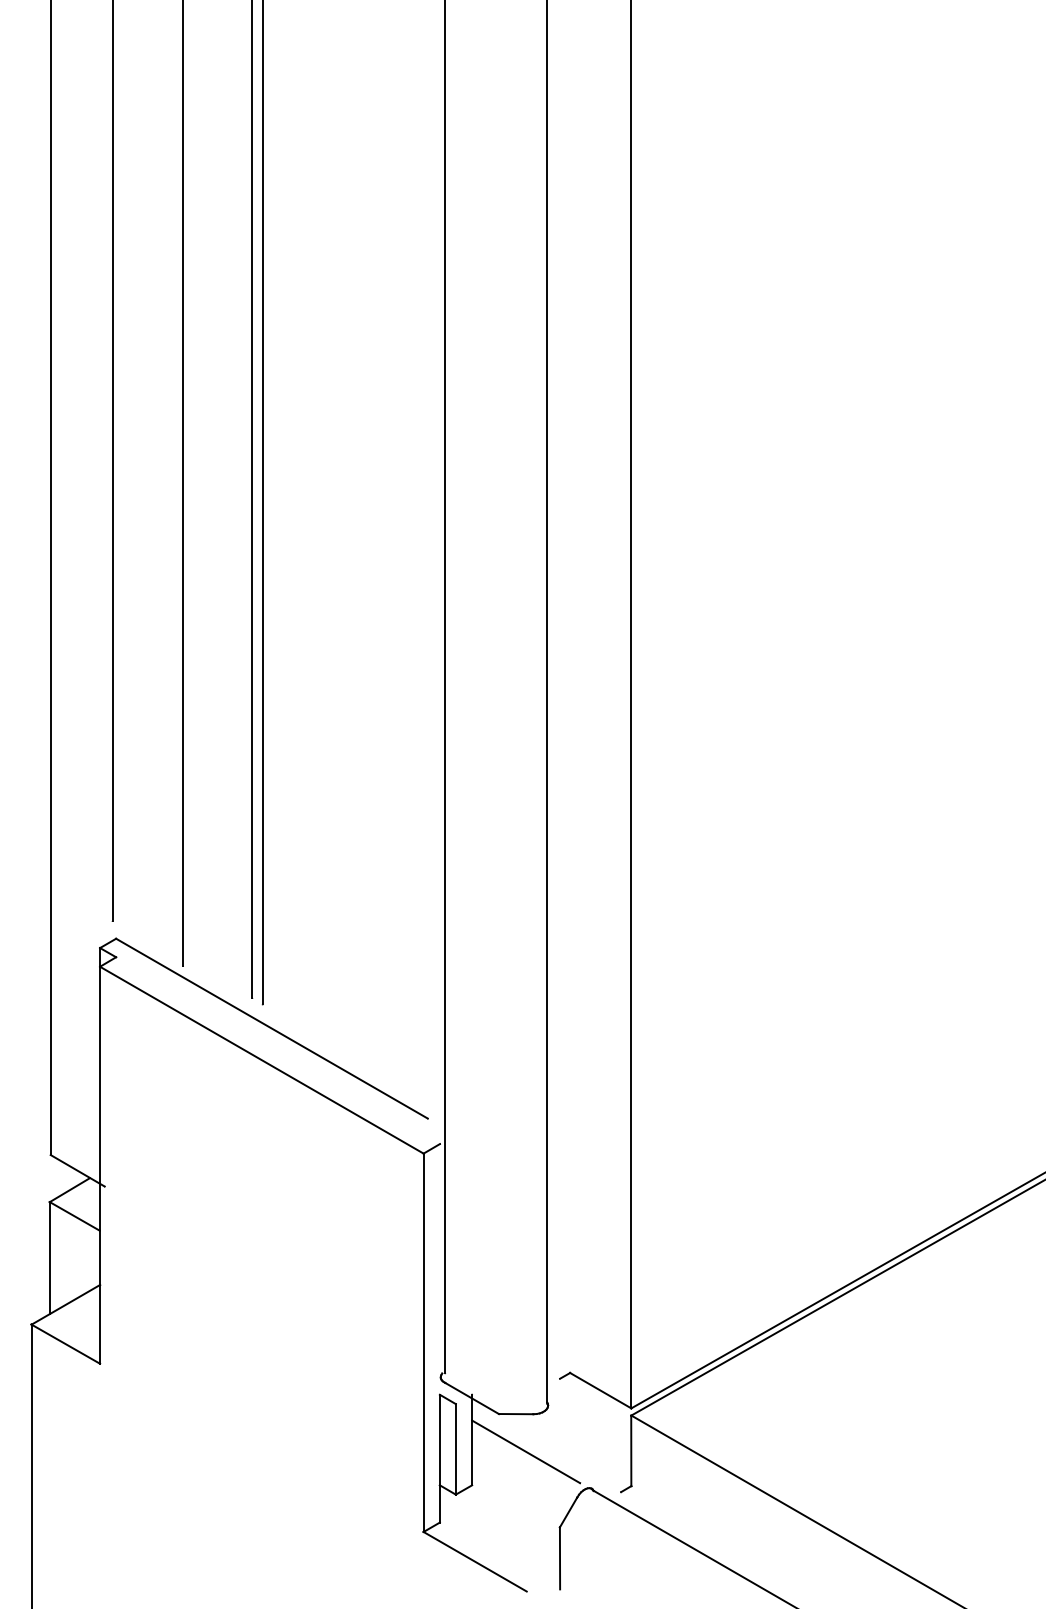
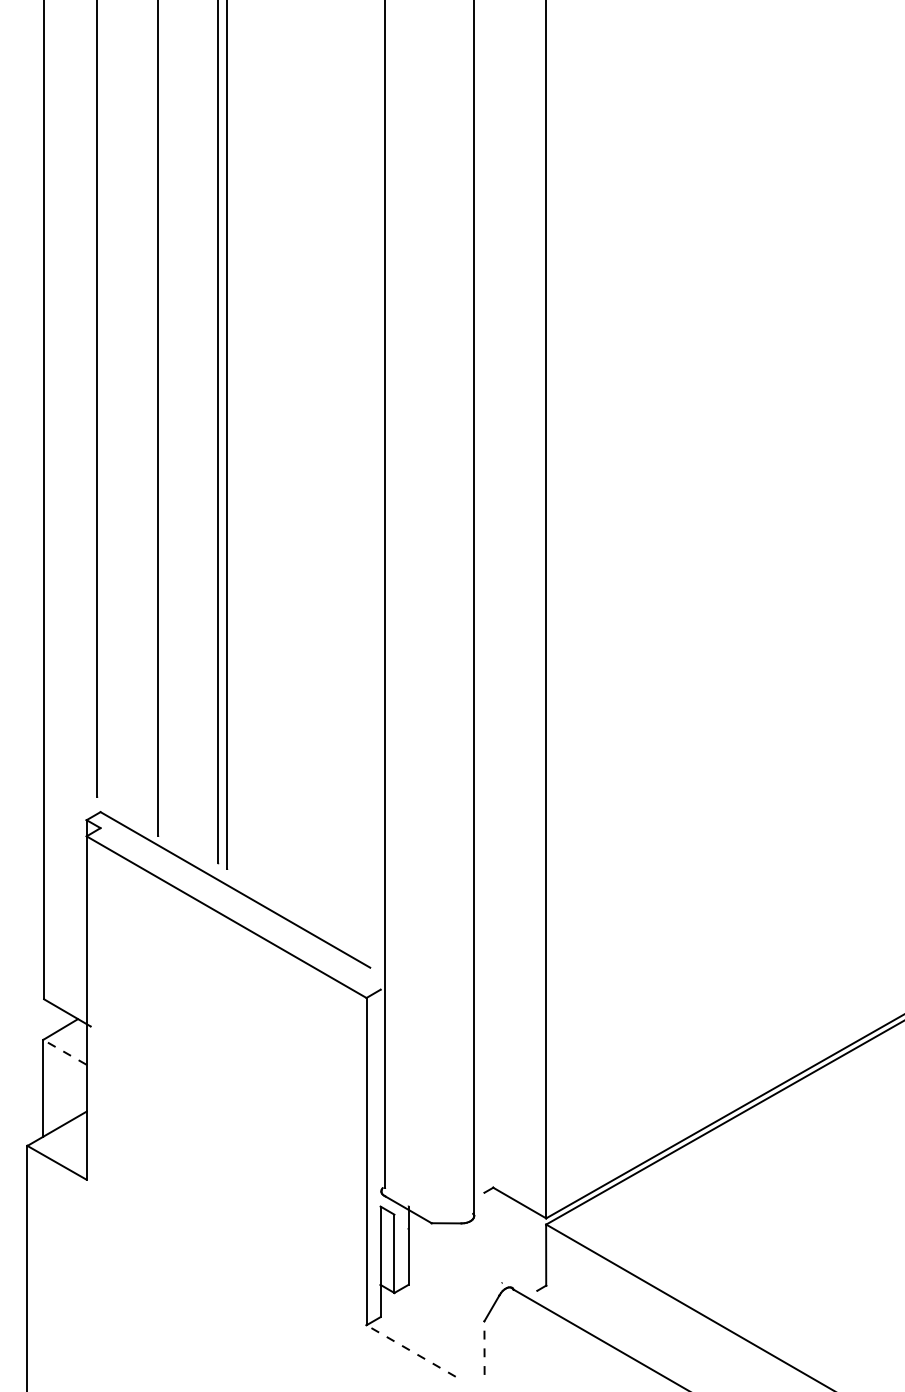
line: (74, 1216) -> (64, 1052), solid -> dashed
line: (525, 1451) -> (454, 1255), removed
line: (560, 1557) -> (484, 1347), solid -> dashed
line: (475, 1561) -> (411, 1350), solid -> dashed

